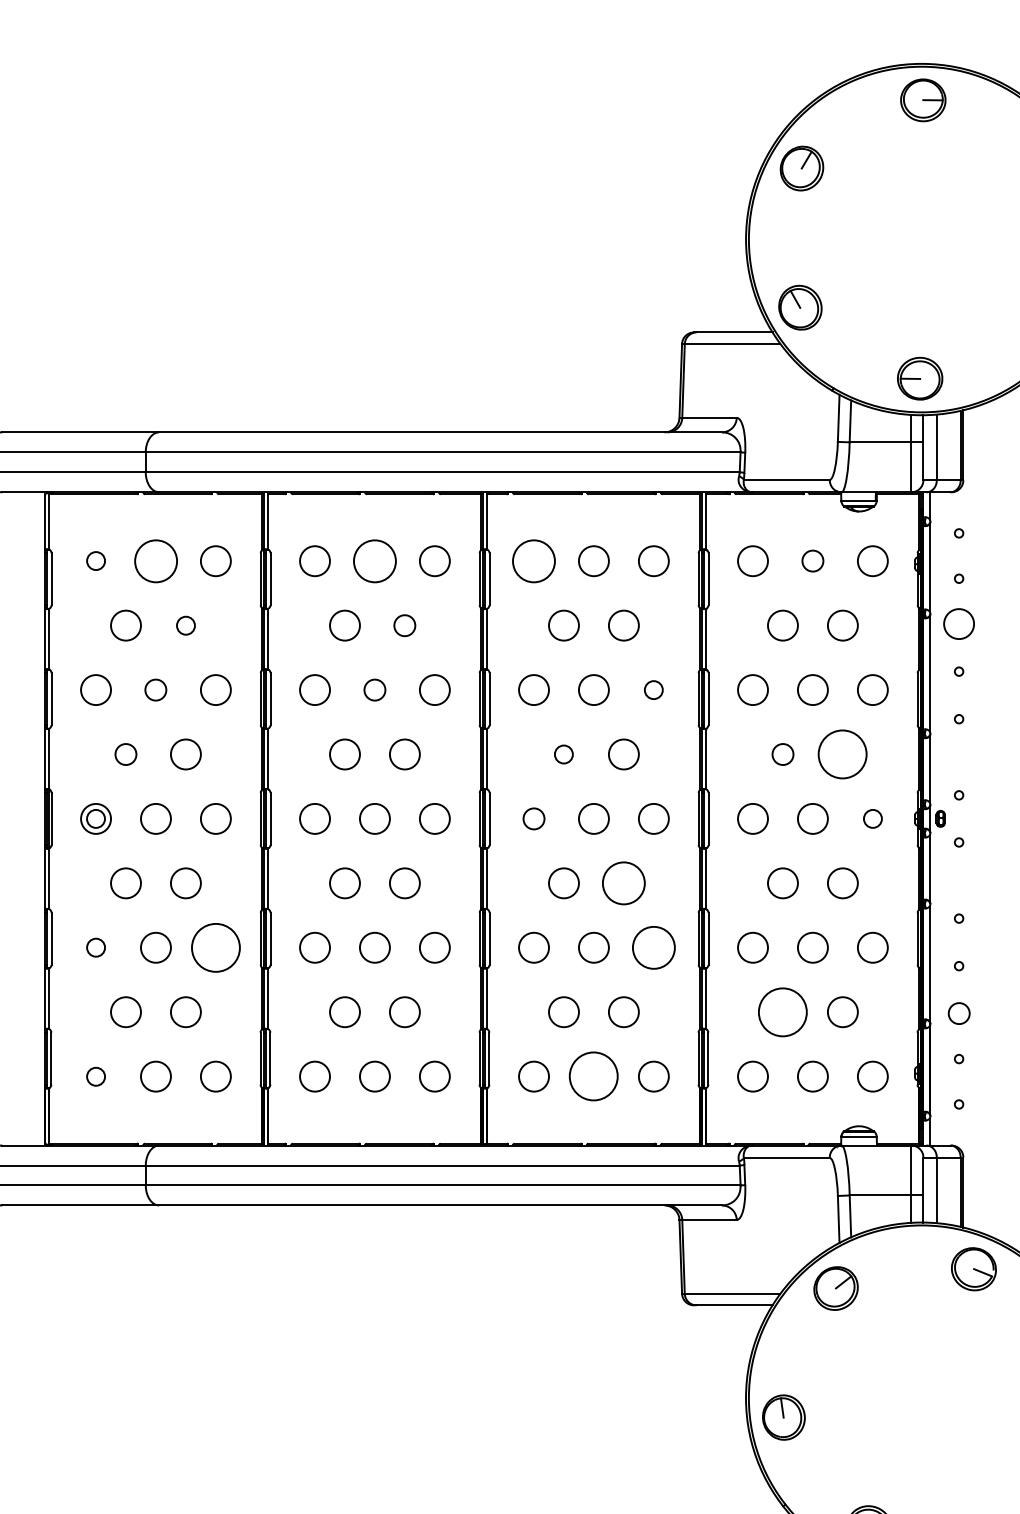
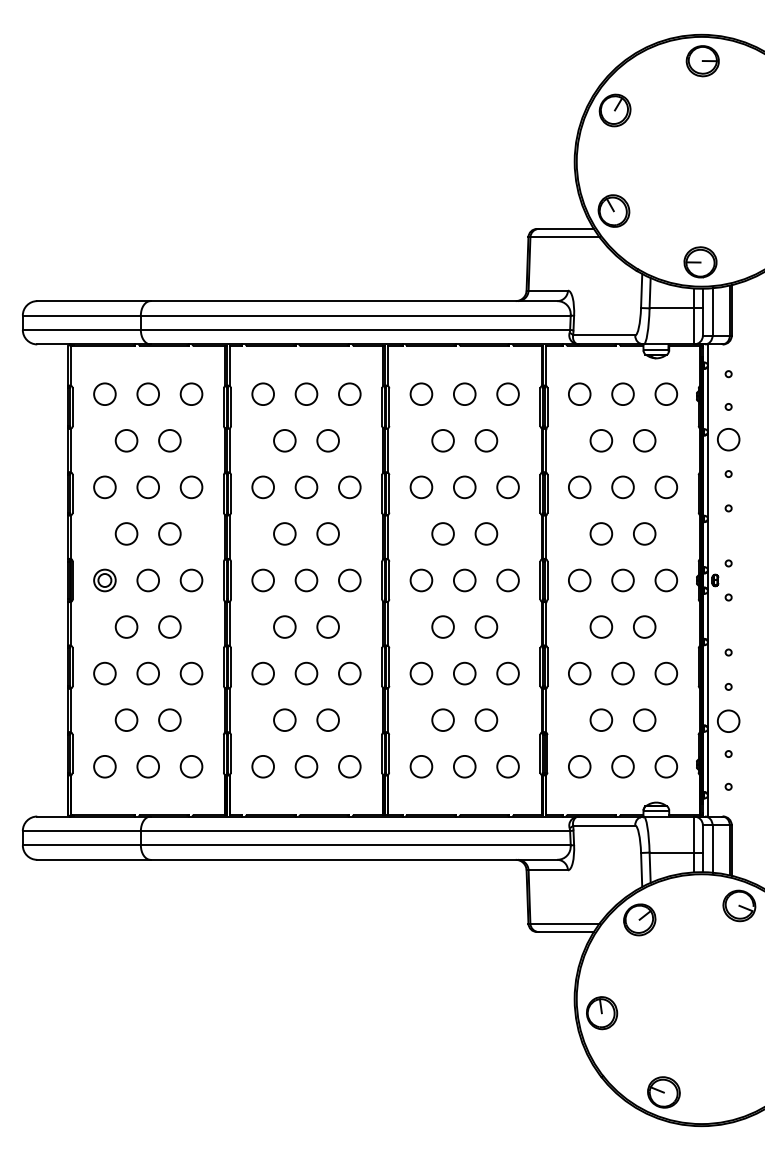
circle: (95, 560) -> (104, 393), size x1.67
circle: (154, 560) -> (147, 393), size x0.71
circle: (374, 560) -> (306, 393), size x0.71
circle: (534, 560) -> (421, 393), size x0.71
circle: (812, 560) -> (622, 393), size x1.43
circle: (185, 625) -> (169, 440), size x1.67
circle: (404, 625) -> (327, 440), size x1.43
circle: (154, 690) -> (147, 487), size x1.43
circle: (374, 690) -> (306, 487), size x1.43
circle: (653, 690) -> (507, 487), size x1.67
circle: (125, 753) -> (126, 533), size x1.43
circle: (563, 753) -> (442, 533), size x1.67
circle: (783, 753) -> (601, 533), size x1.43
circle: (842, 753) -> (644, 533), size x0.62
circle: (534, 818) -> (421, 580), size x1.43
circle: (873, 818) -> (666, 580), size x1.67
circle: (624, 882) -> (486, 626), size x0.71
circle: (95, 947) -> (104, 673), size x1.67
circle: (215, 947) -> (191, 673), size x0.62
circle: (653, 947) -> (507, 673), size x0.71
circle: (783, 1011) -> (601, 719), size x0.62
circle: (958, 1012) -> (728, 720), size x1.43
circle: (95, 1076) -> (104, 766), size x1.67
circle: (593, 1076) -> (464, 766), size x0.62

